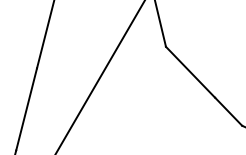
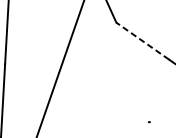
line: (190, 71) -> (142, 40), solid -> dashed

